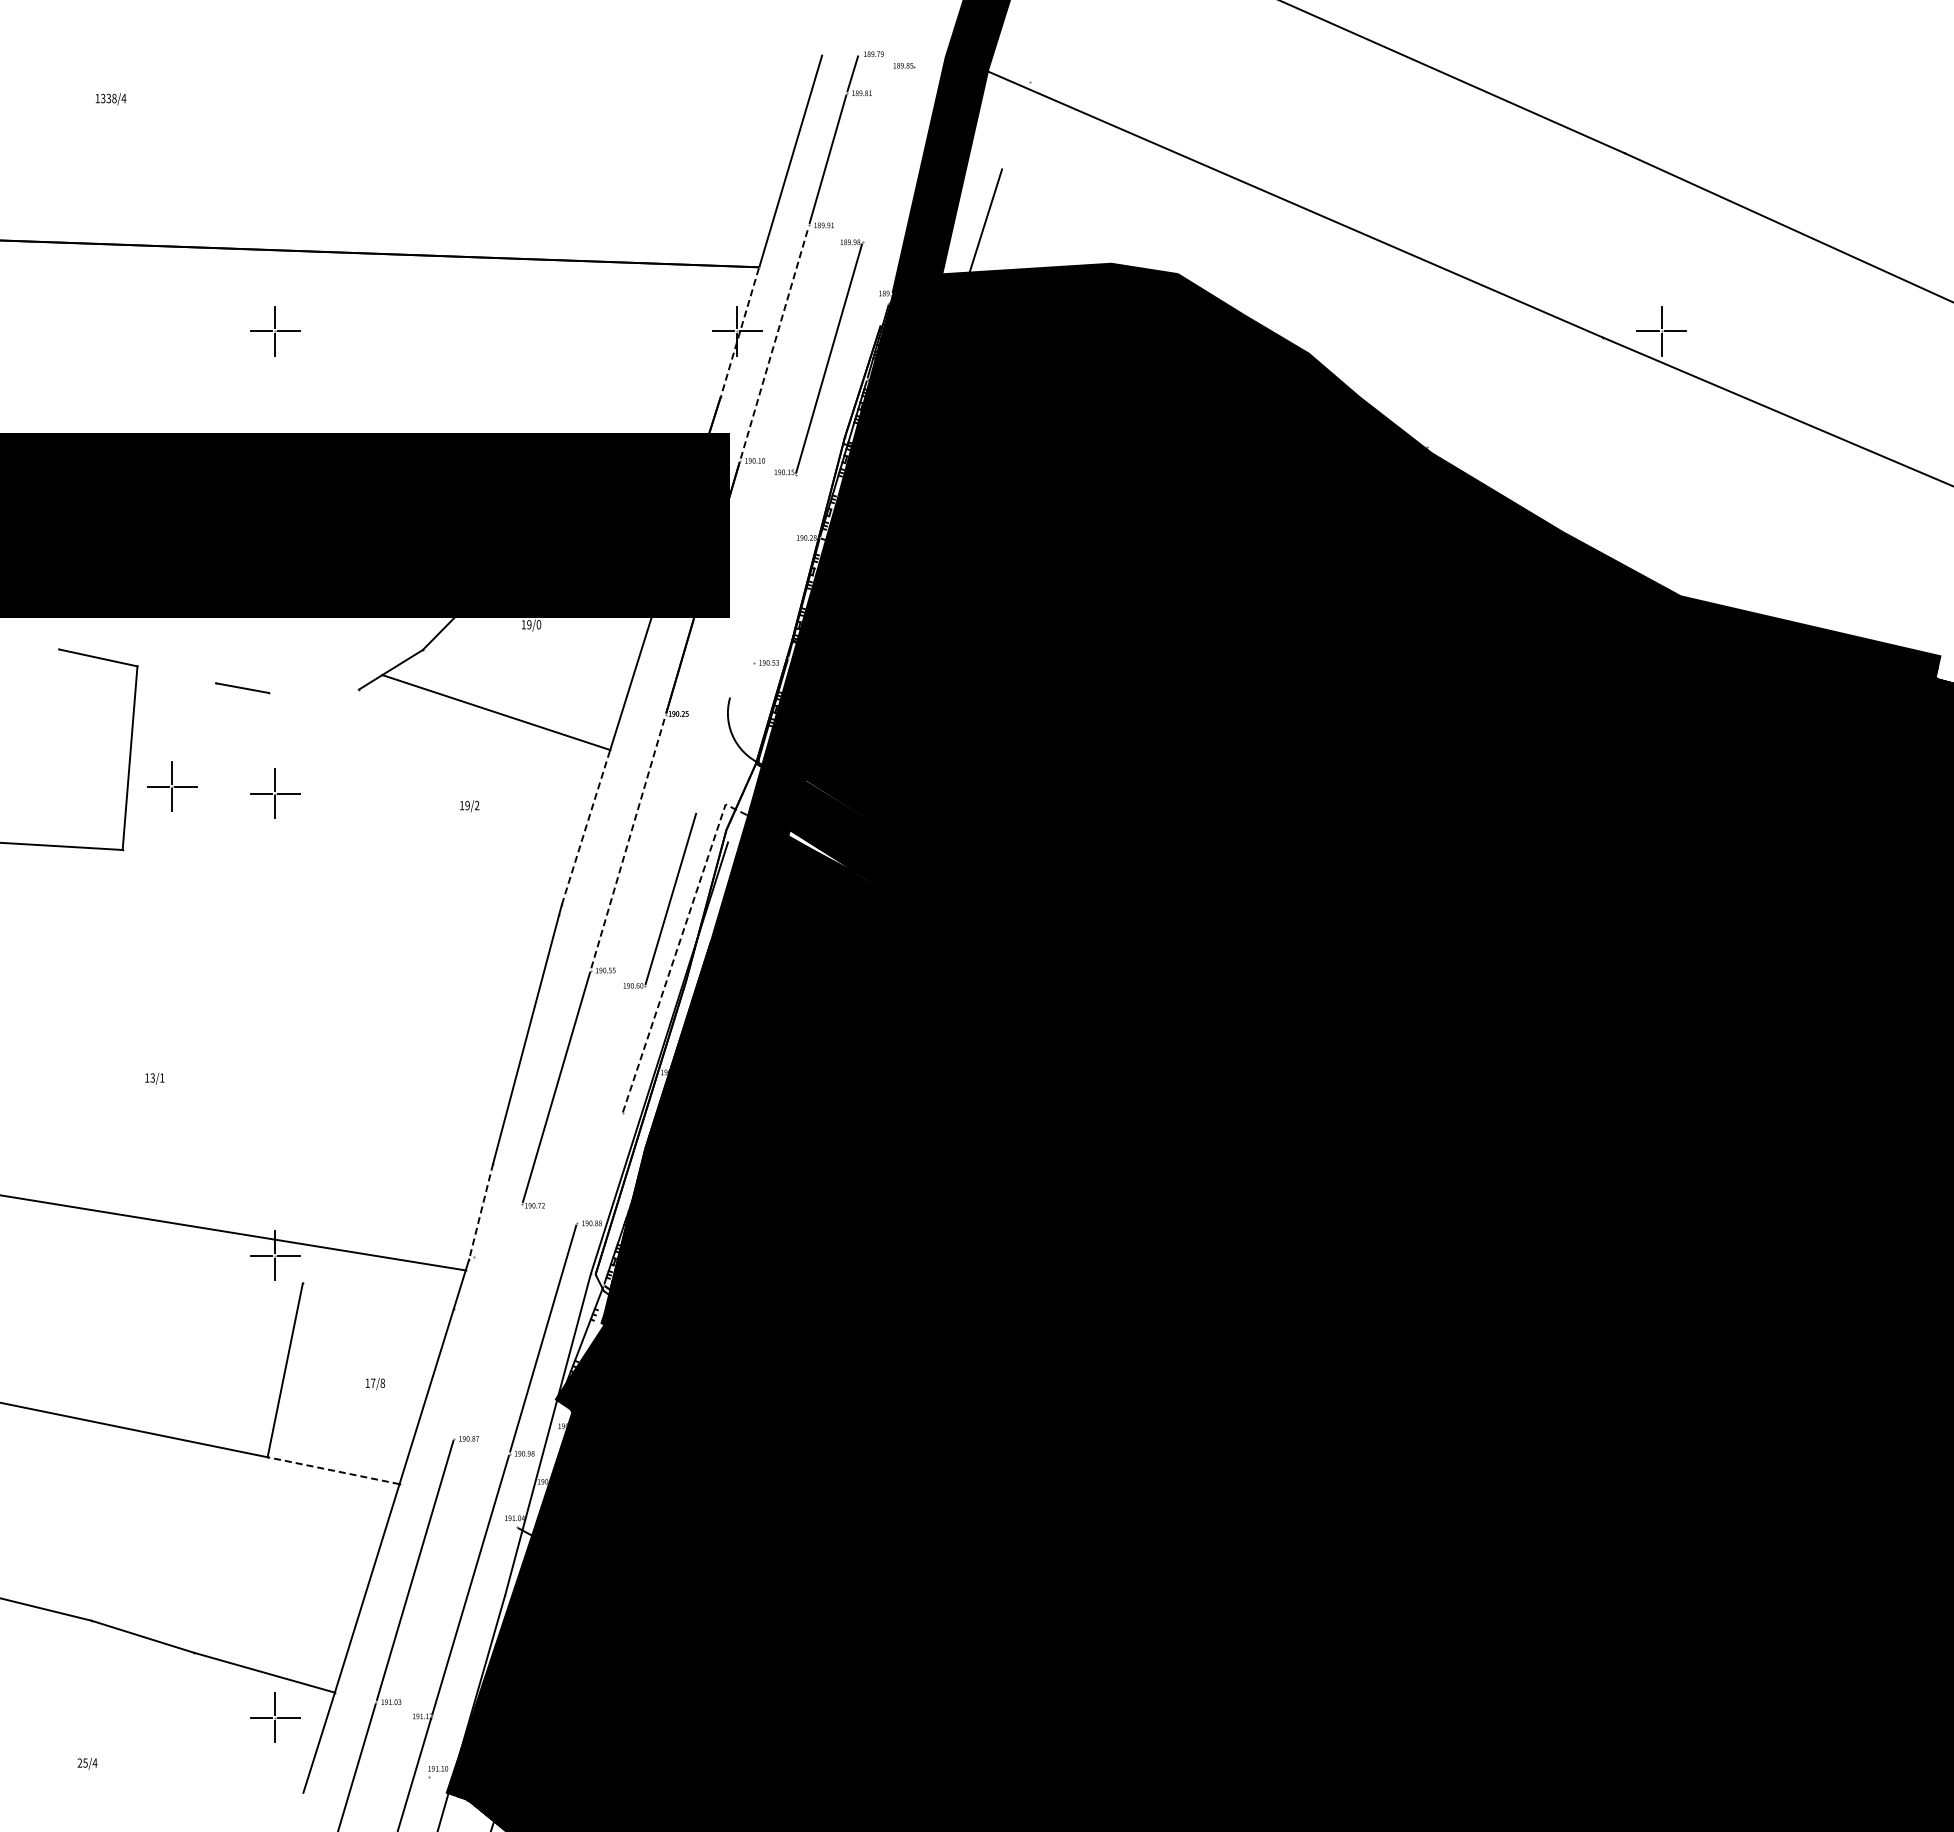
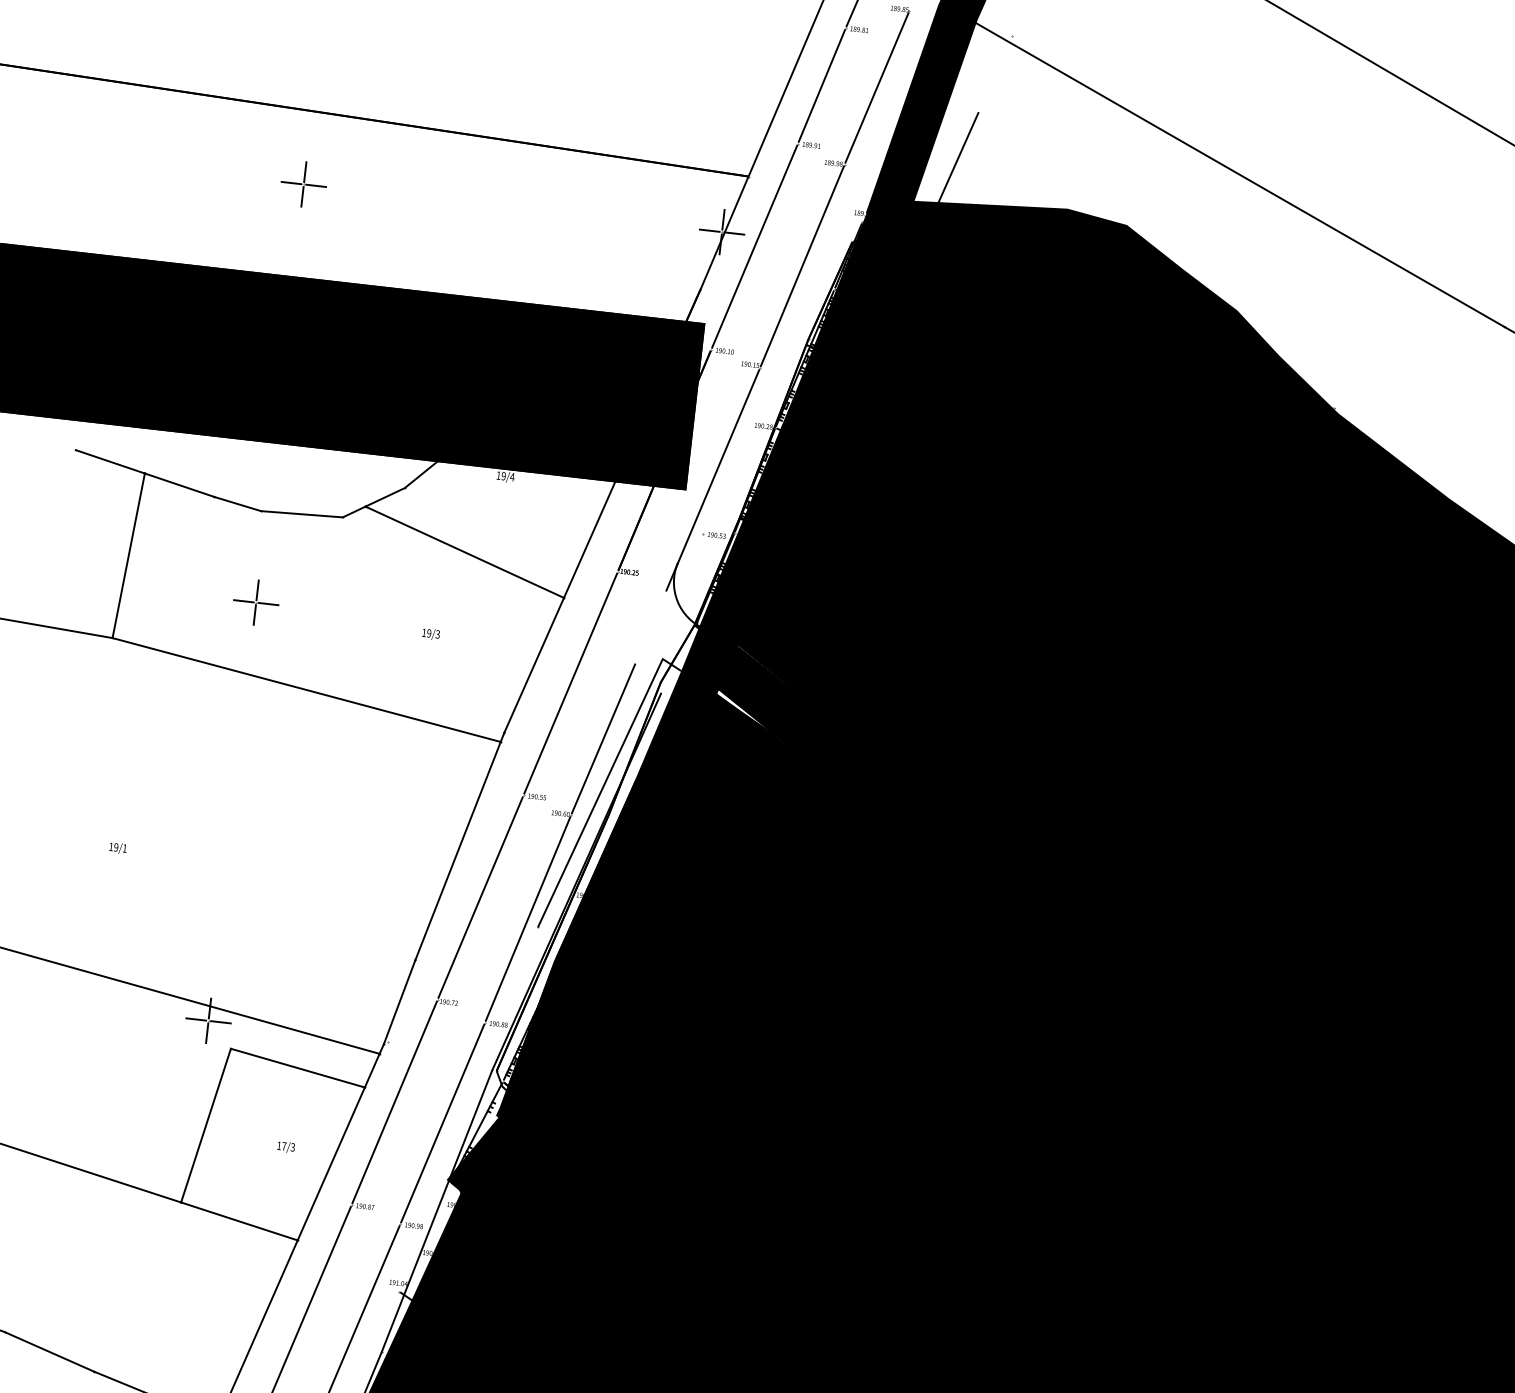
line: (888, 154) -> (877, 87), added
line: (739, 332) -> (723, 233), dashed -> solid
line: (774, 342) -> (754, 246), dashed -> solid
line: (757, 603) -> (712, 480), added
text: (538, 624) -> (512, 476), 19/0 -> 19/4
line: (176, 674) -> (179, 484), added
line: (313, 690) -> (301, 513), added
part: (172, 786) -> (164, 585), removed
text: (477, 806) -> (438, 635), 19/2 -> 19/3
line: (586, 826) -> (534, 664), dashed -> solid
line: (628, 842) -> (570, 683), dashed -> solid
line: (340, 882) -> (306, 689), added
line: (677, 947) -> (604, 783), dashed -> solid
text: (152, 1078) -> (116, 847), 13/1 -> 19/1
line: (610, 1104) -> (527, 918), added
line: (481, 1212) -> (399, 1003), dashed -> solid
line: (377, 1295) -> (297, 1067), added
line: (487, 1321) -> (394, 1102), added
text: (382, 1382) -> (292, 1146), 17/8 -> 17/3
line: (333, 1470) -> (239, 1221), dashed -> solid

